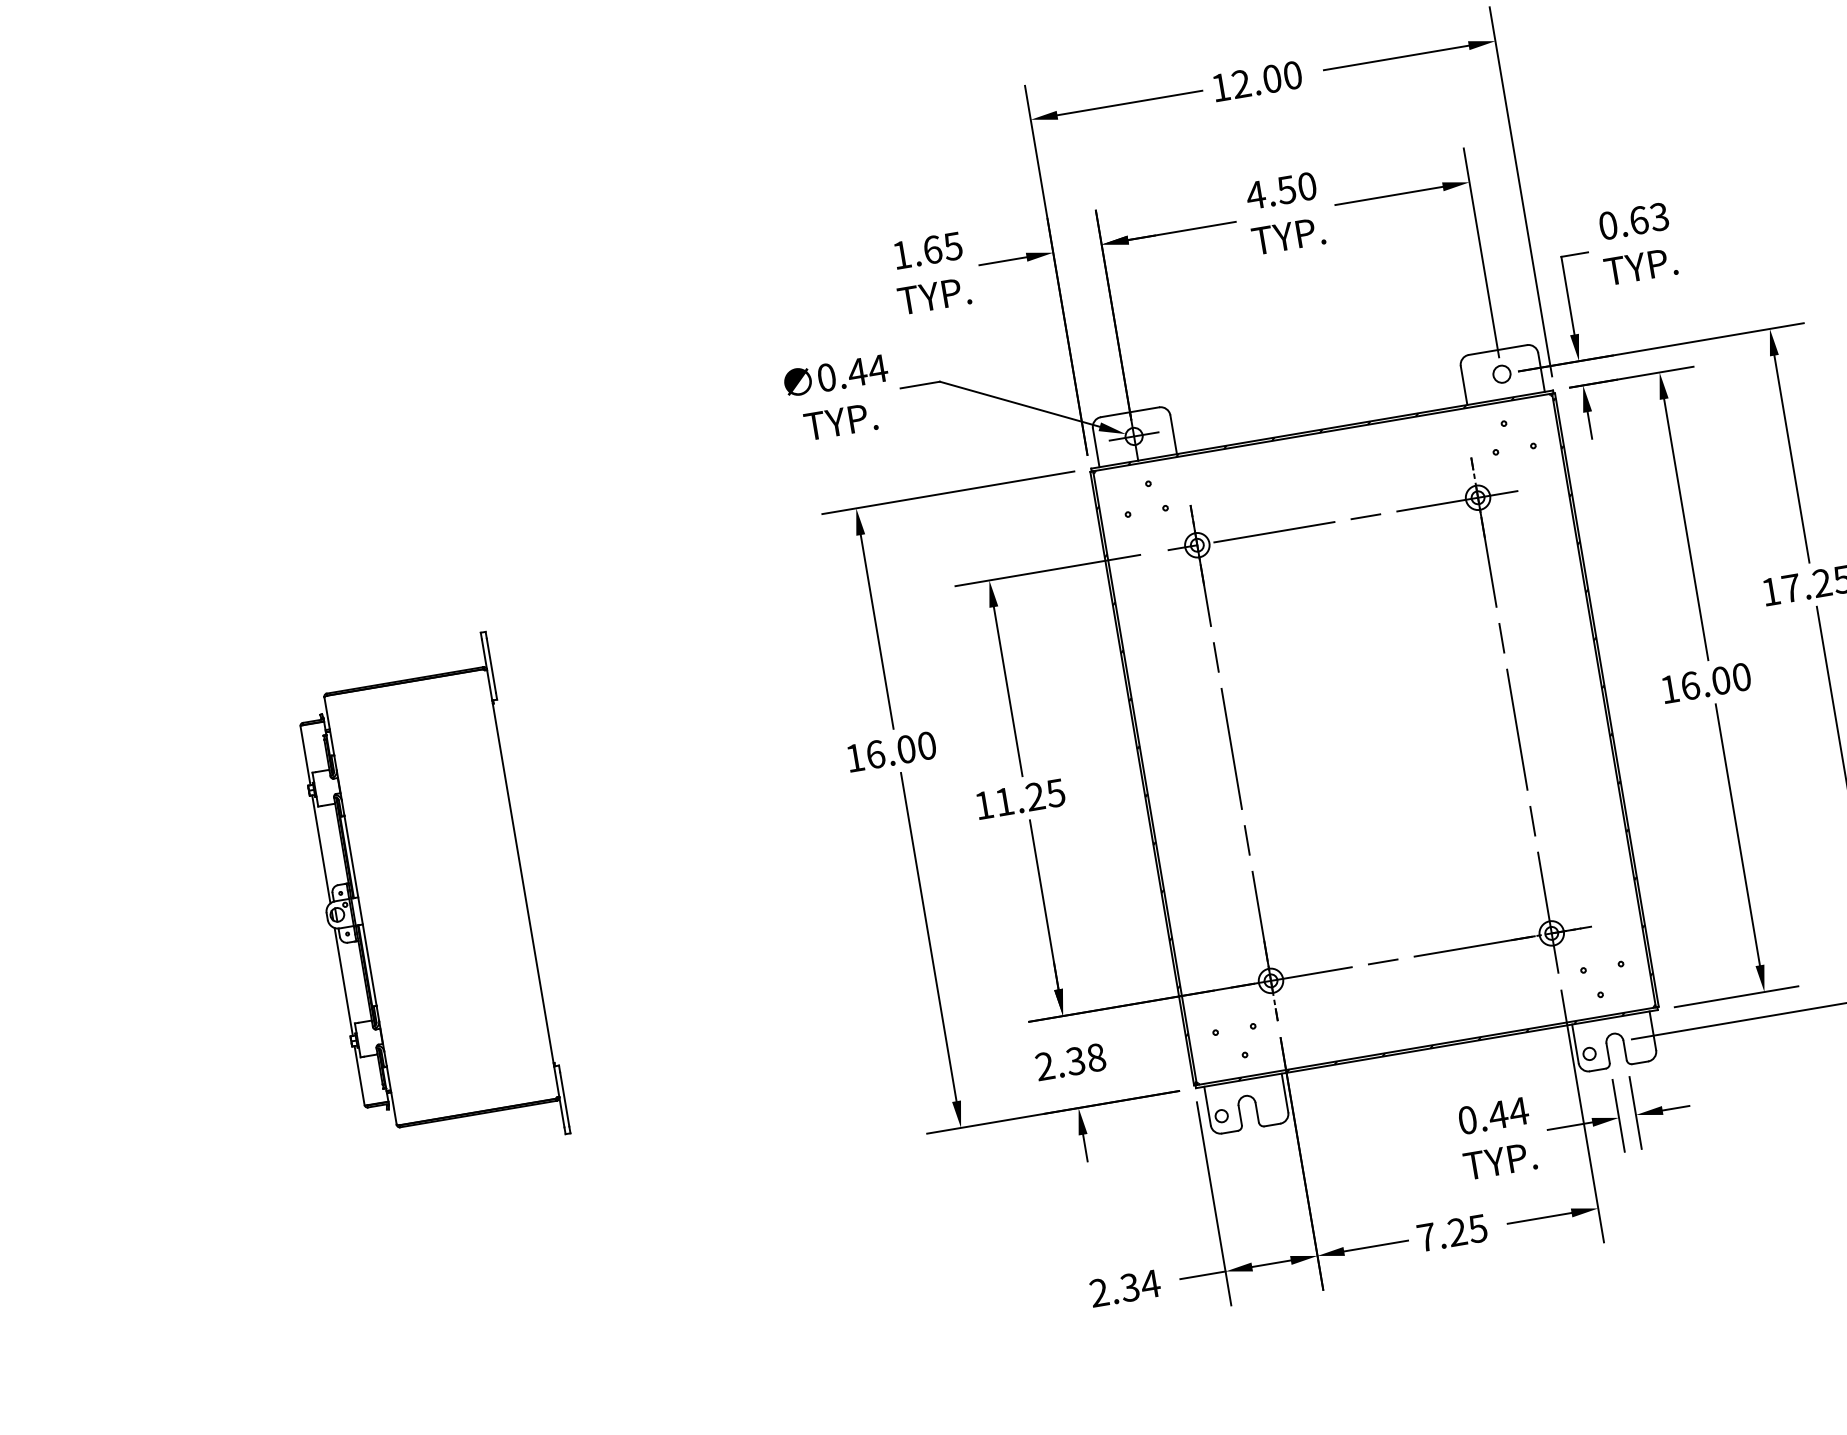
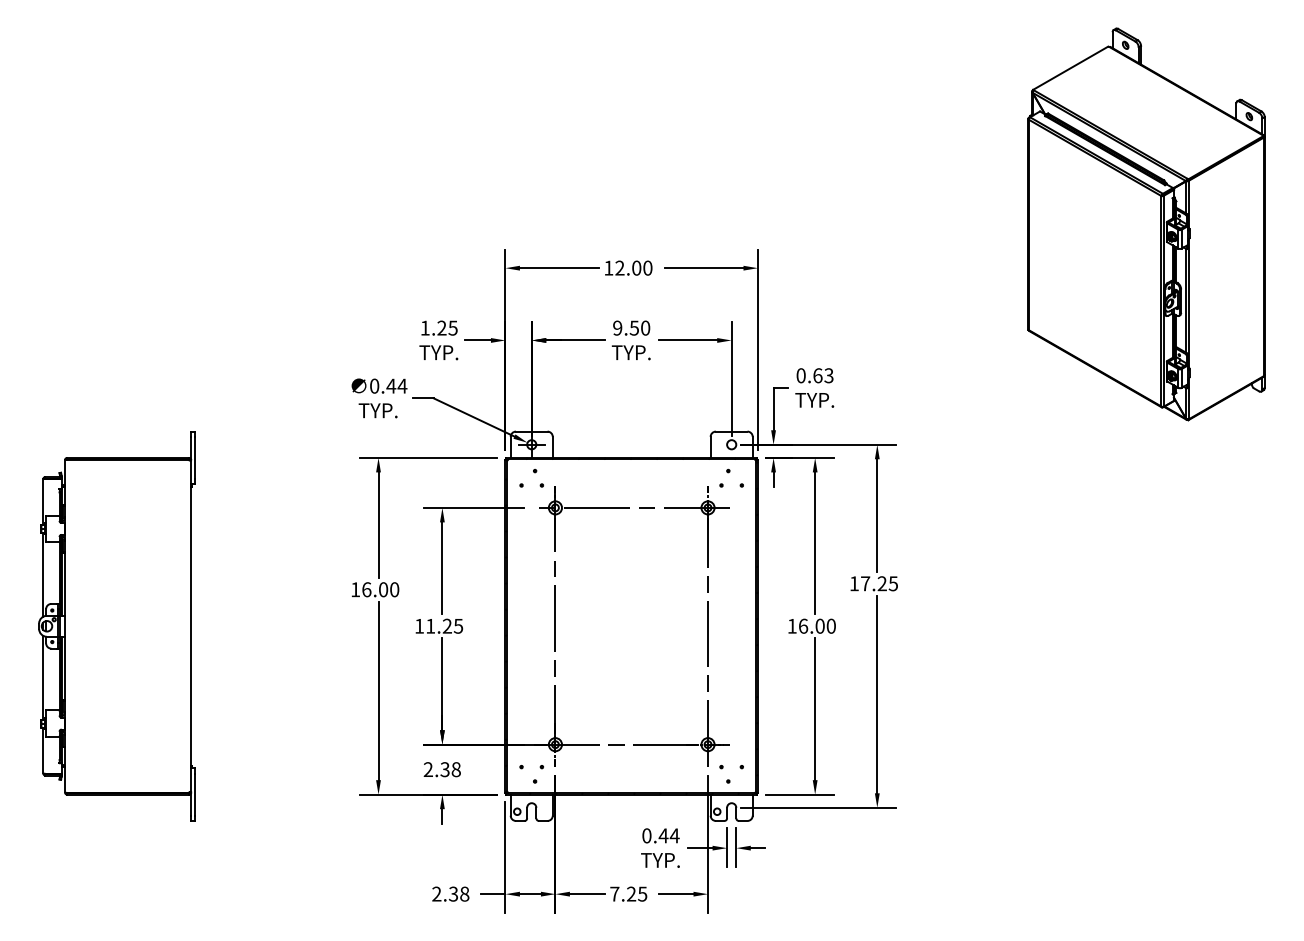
text: (1255, 194) -> (617, 327), 4.50 -> 9.50
text: (931, 248) -> (441, 327), 1.65 -> 1.25
part: (426, 900) -> (116, 626), size x1.43
text: (1150, 1283) -> (464, 893), 2.34 -> 2.38

